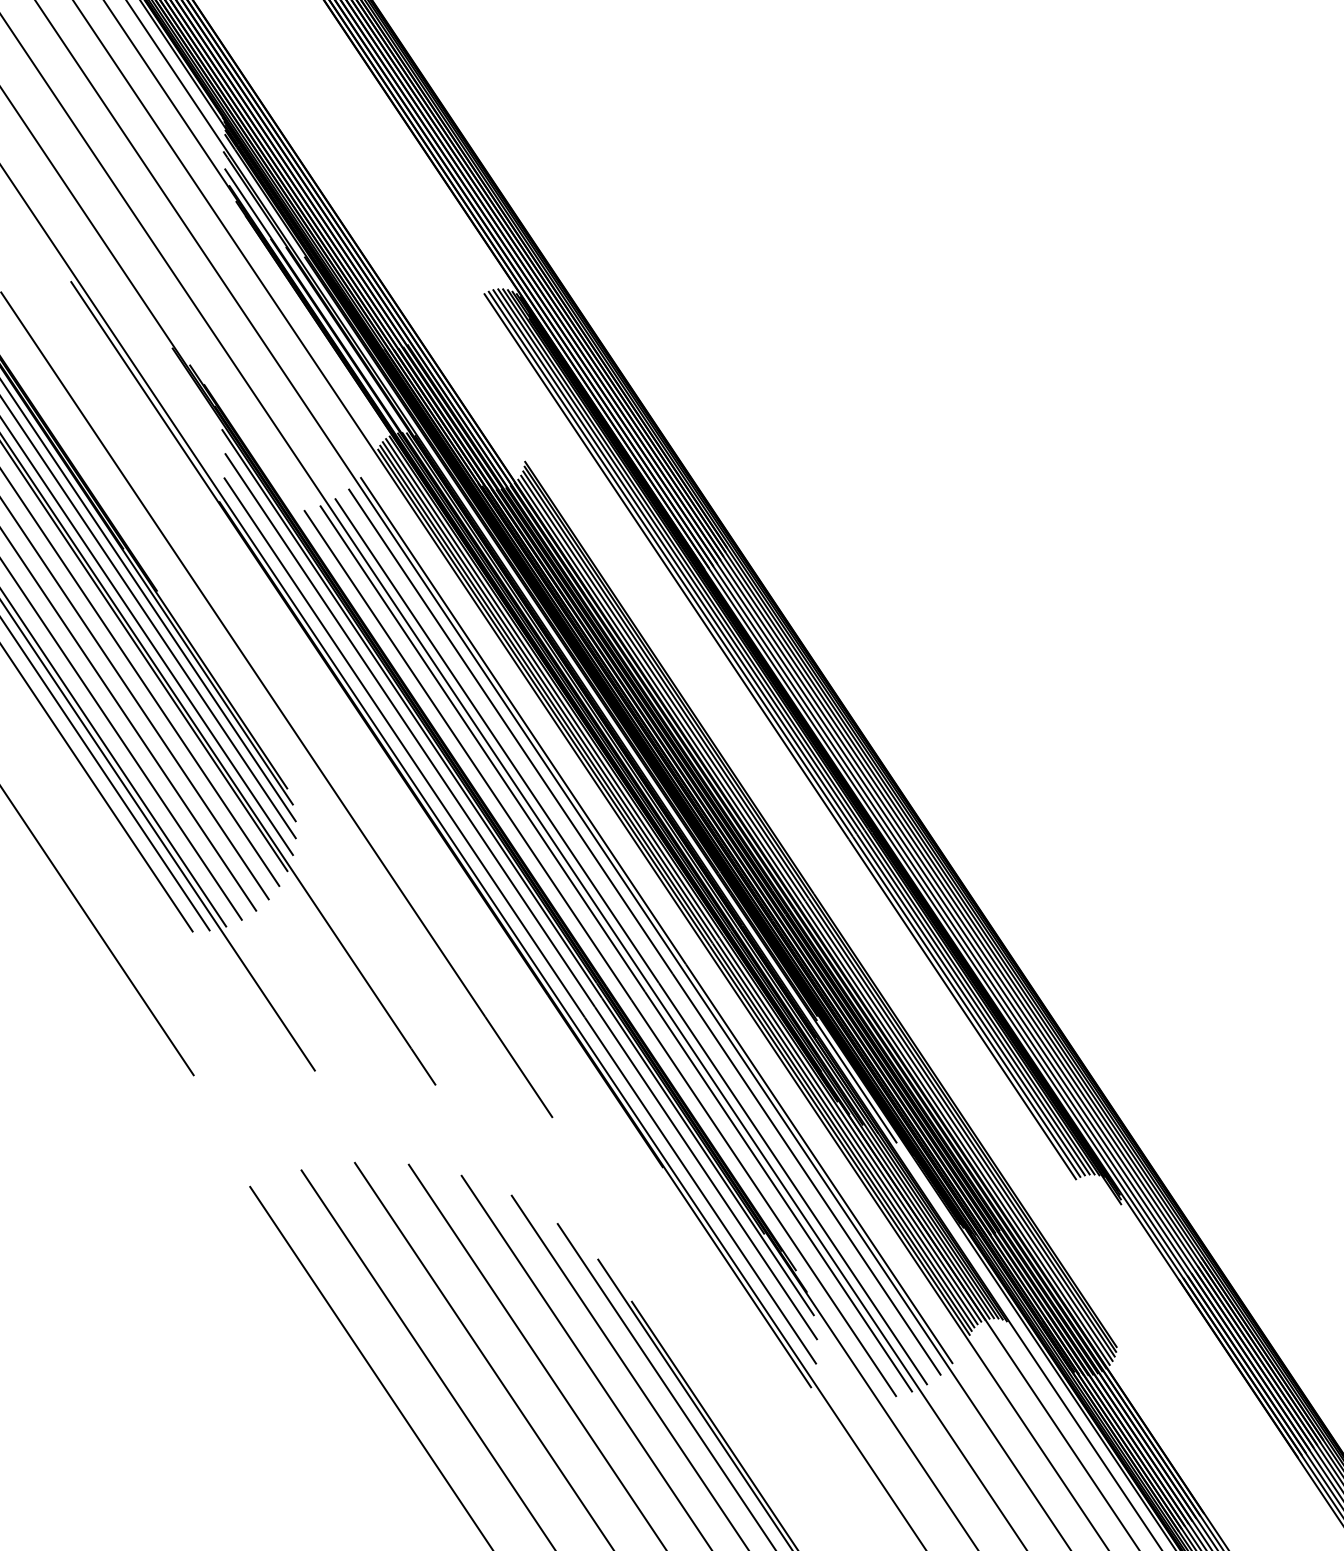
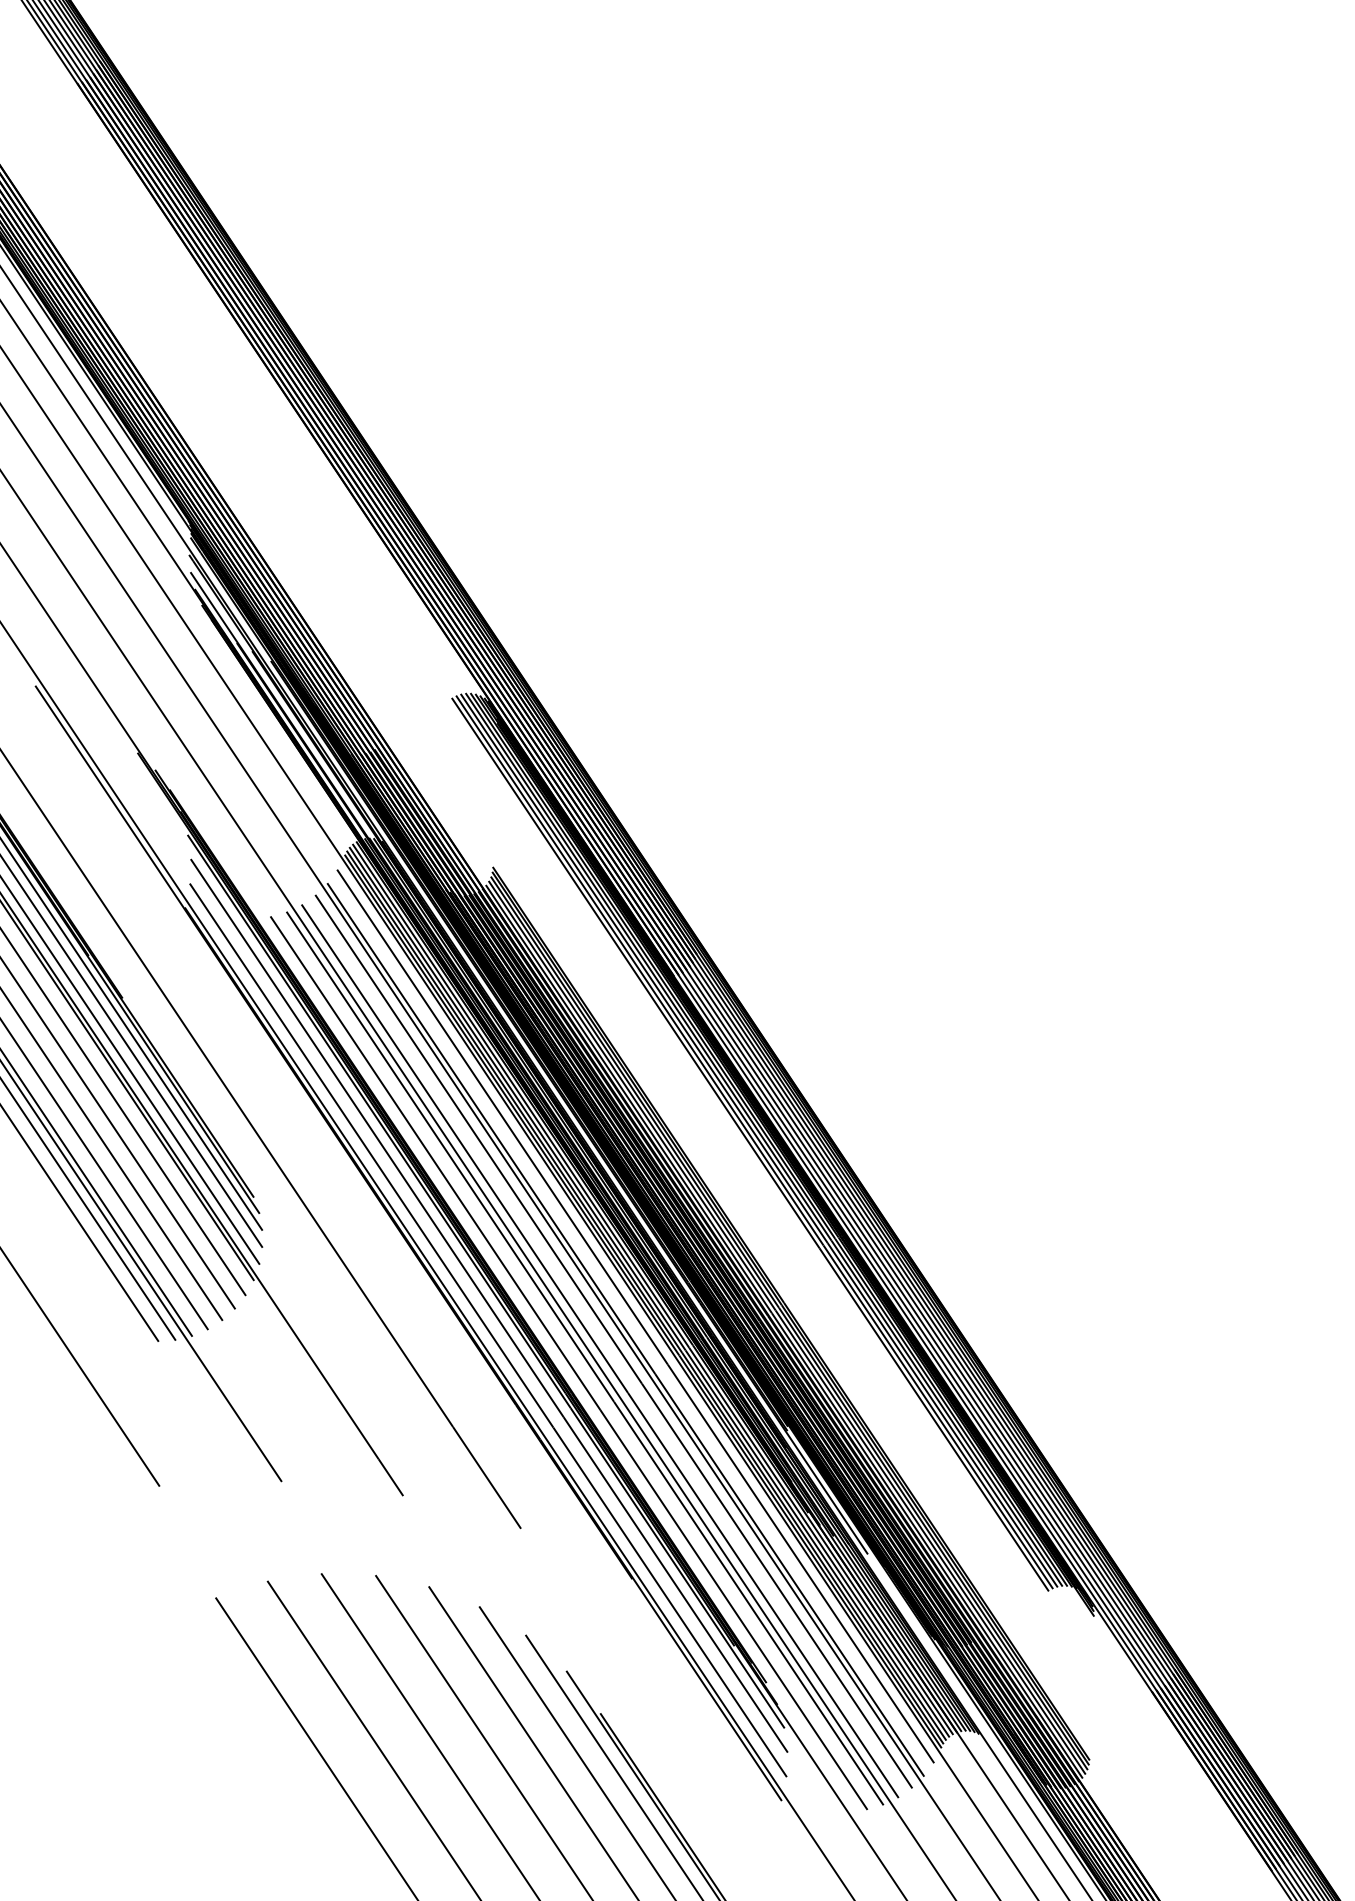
line: (666, 907) -> (635, 1316), added

